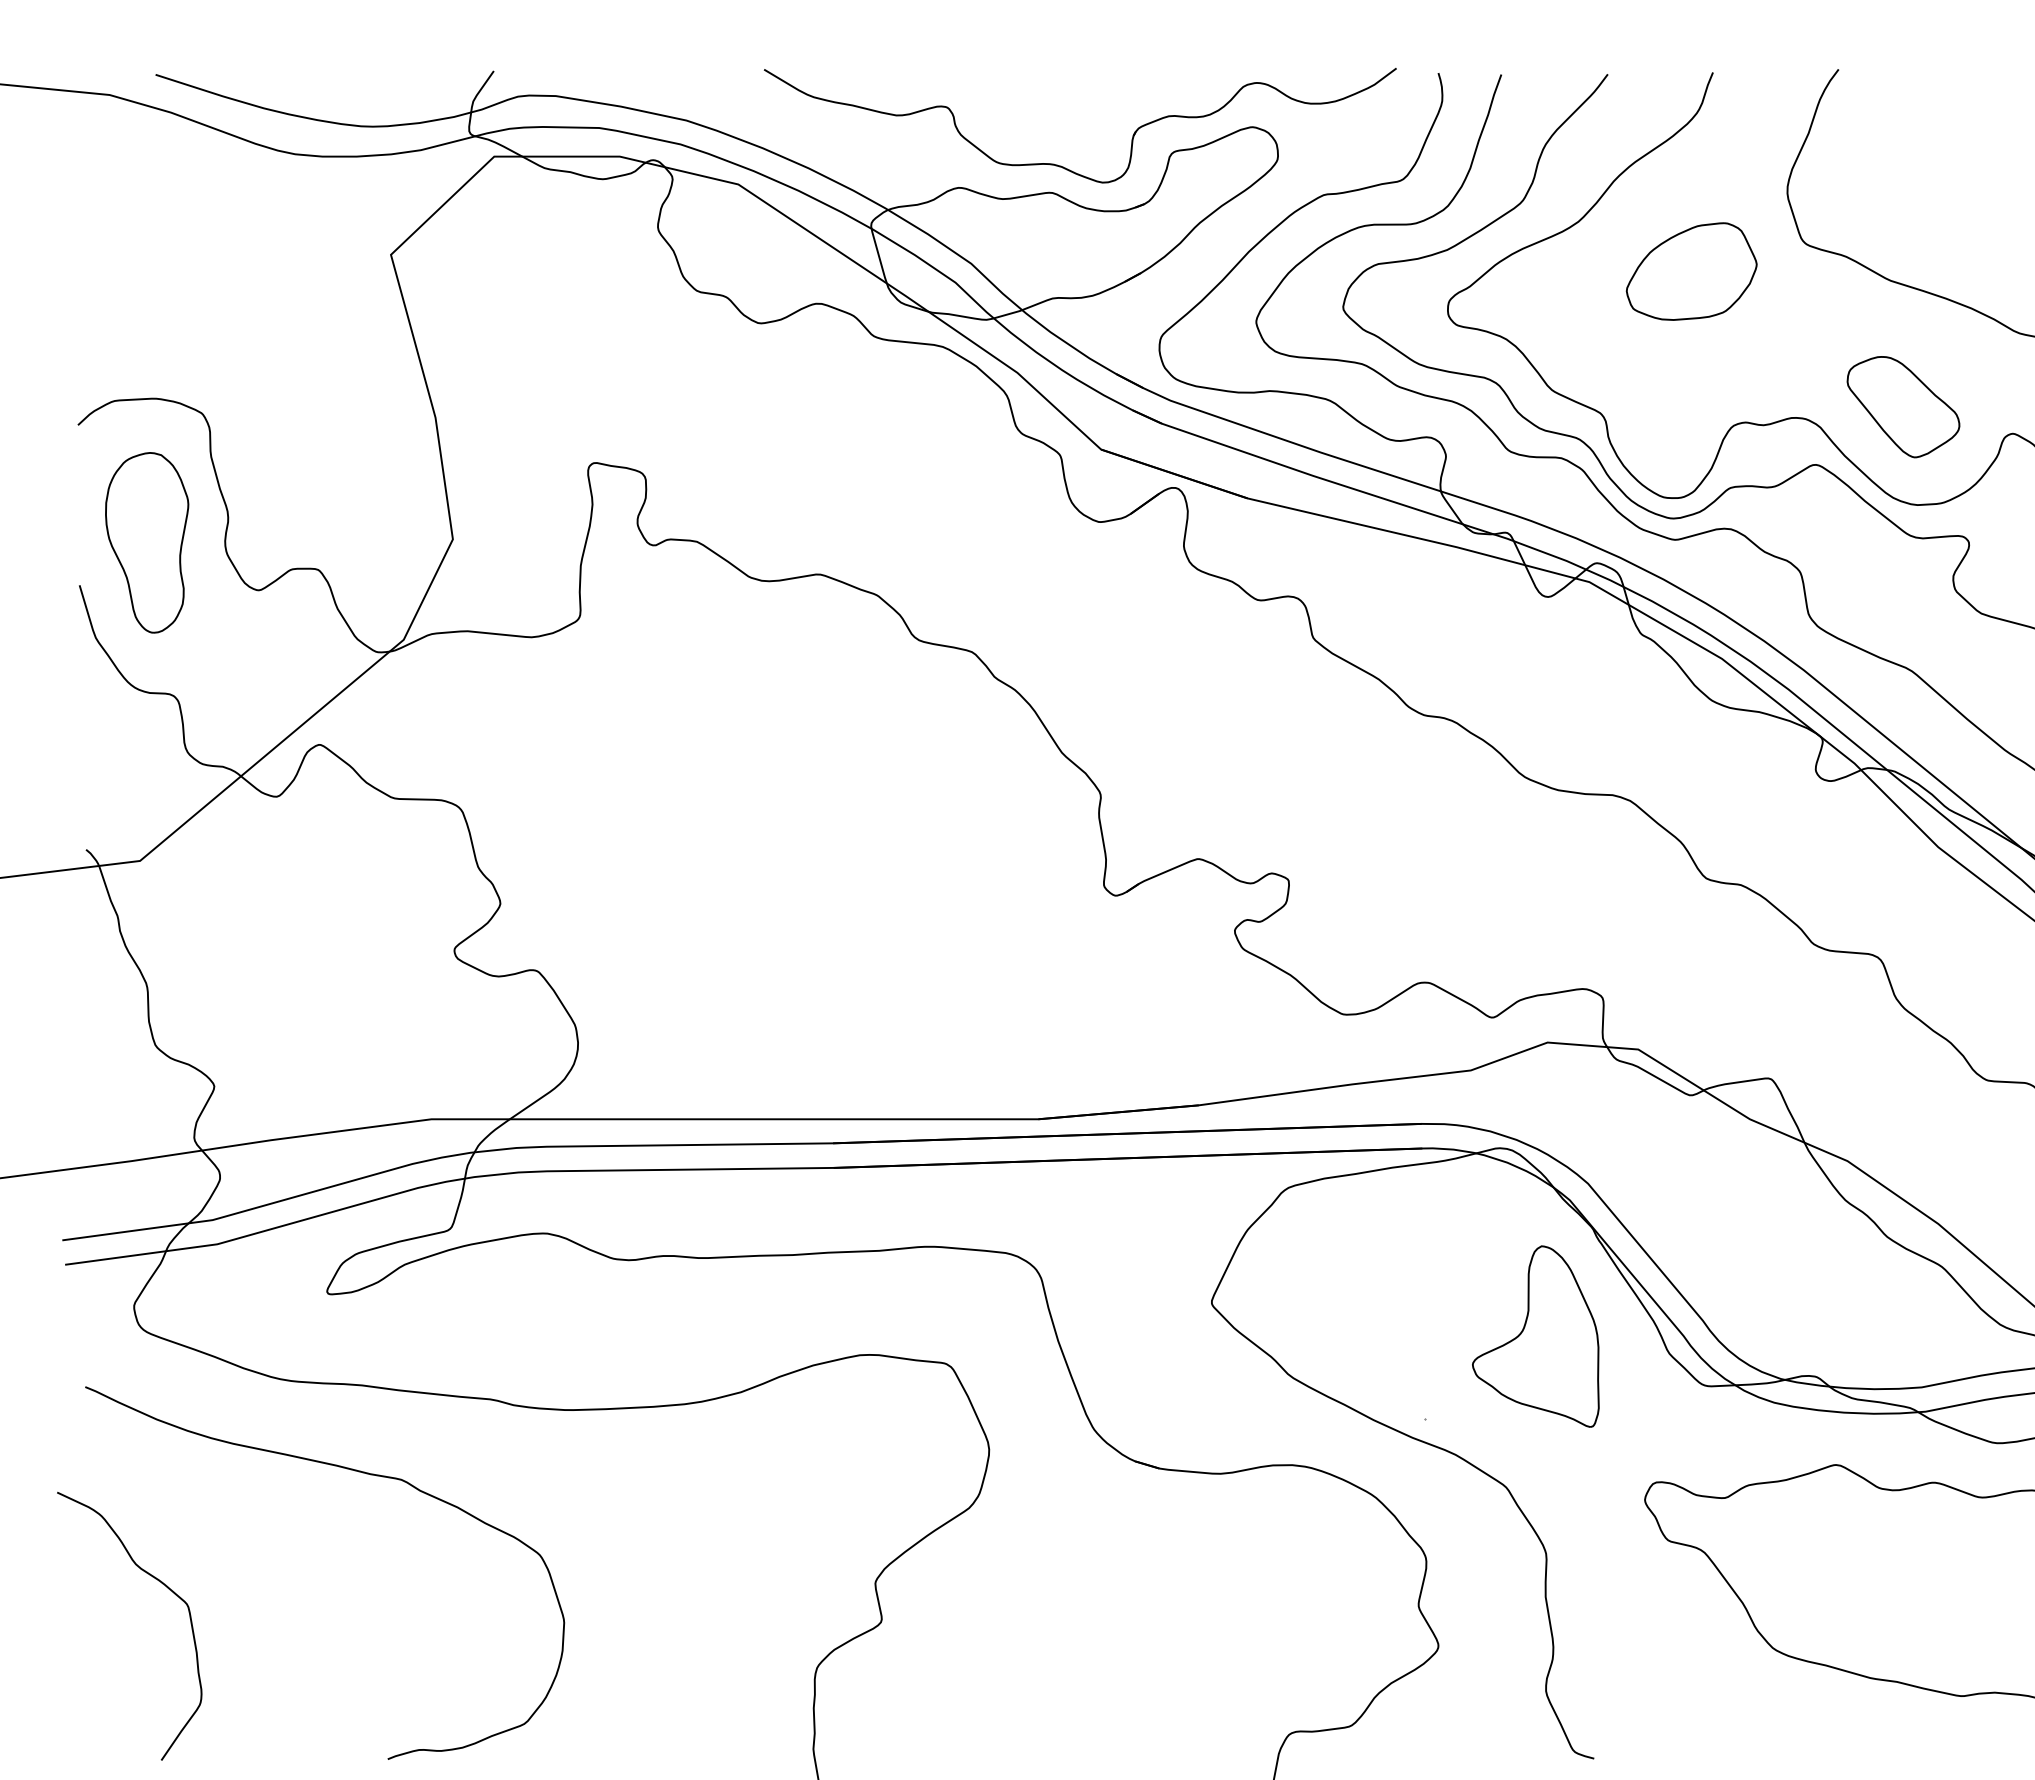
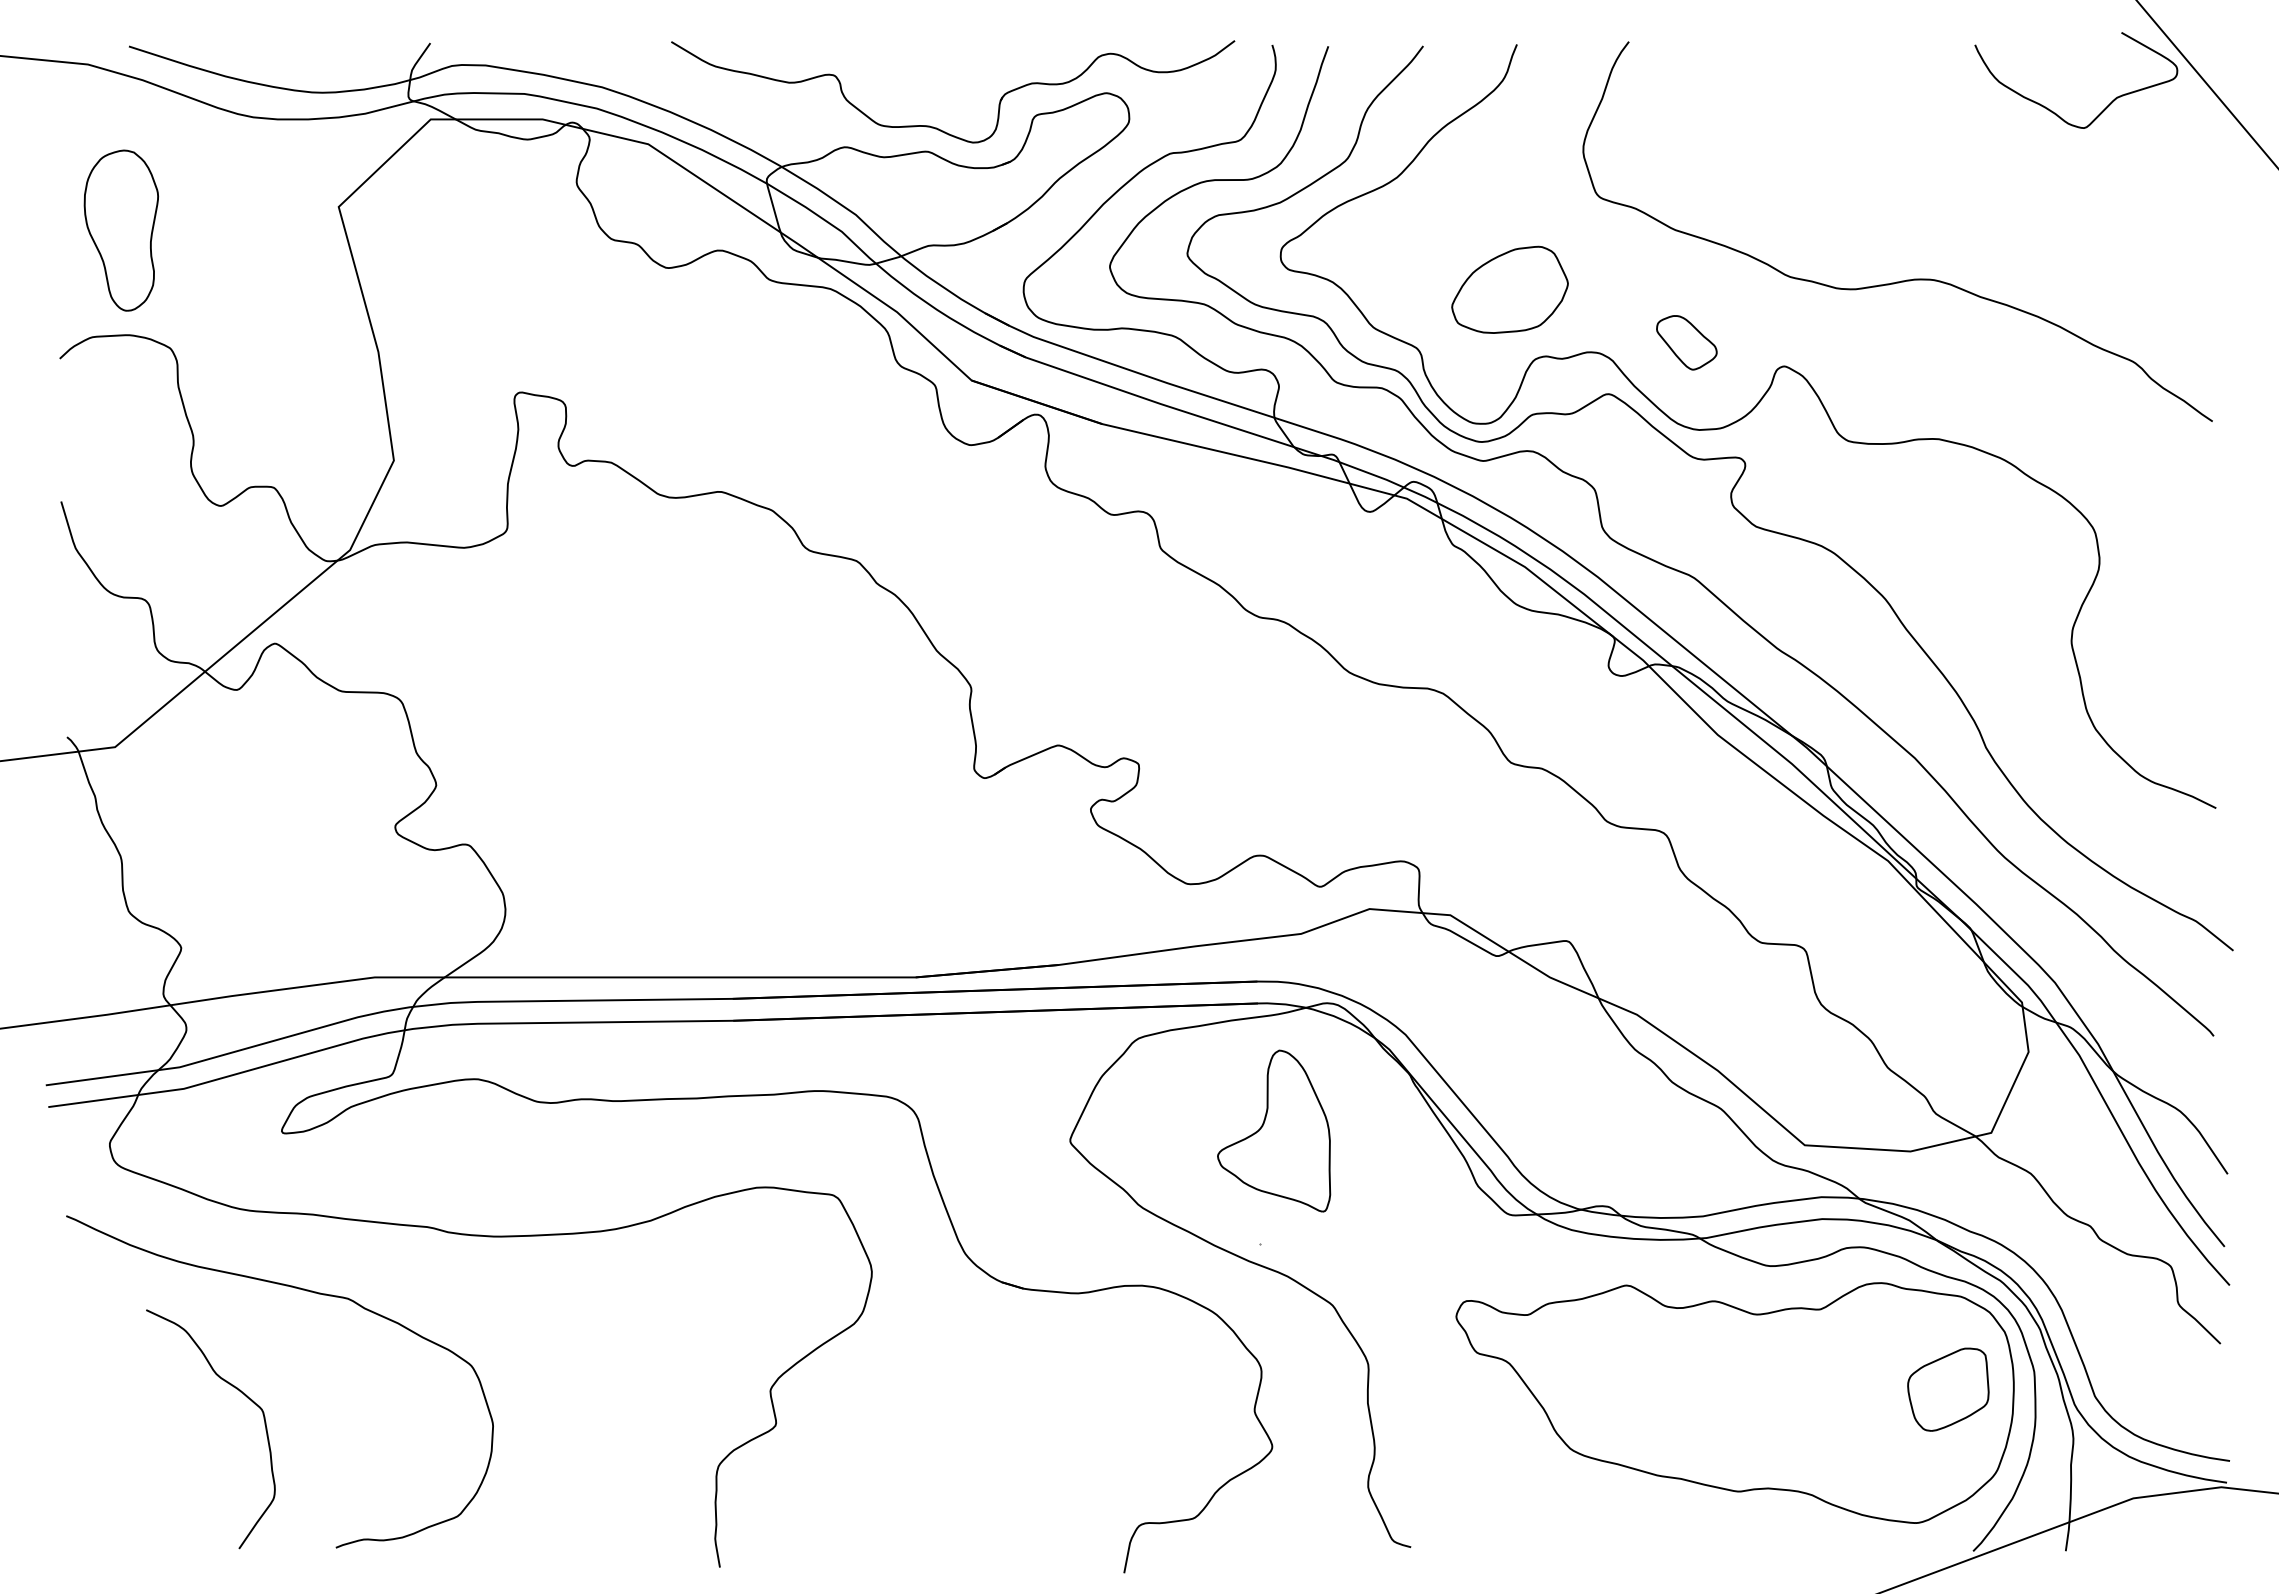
part: (1691, 271) -> (1509, 289), moved
part: (1903, 406) -> (1686, 342), size x0.6
part: (146, 542) -> (120, 230), moved
part: (1536, 1335) -> (1274, 1130), moved
curve: (162, 1585) -> (240, 1392), moved

